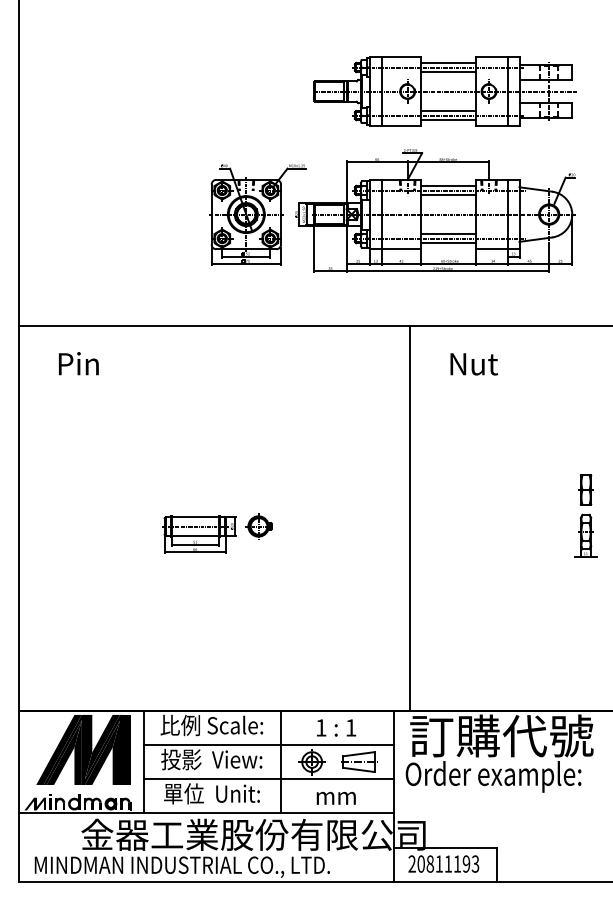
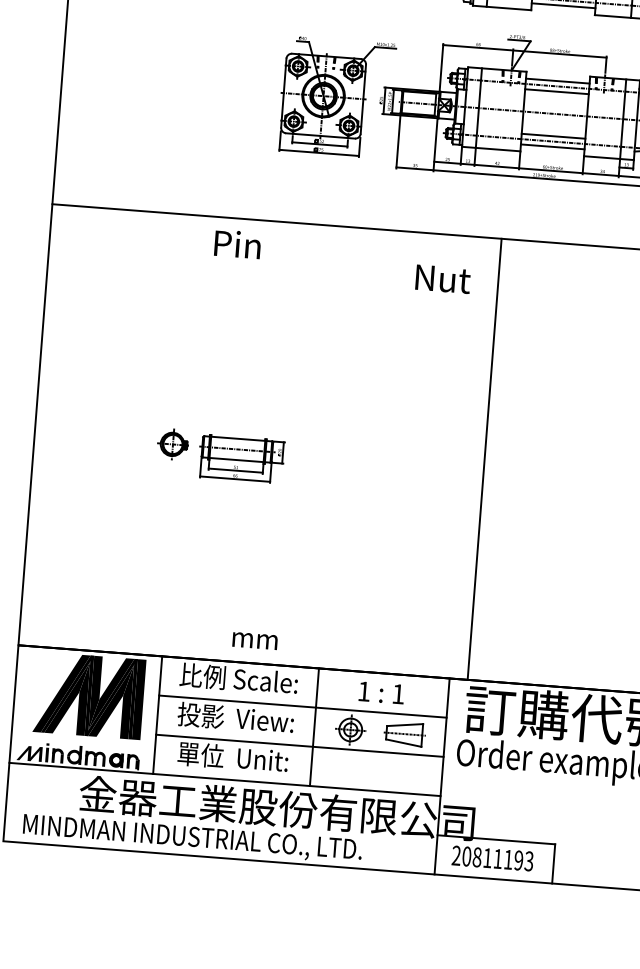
text: (78, 363) -> (237, 244), moved
text: (473, 364) -> (442, 279), moved
part: (258, 526) -> (172, 444), moved
text: (335, 797) -> (254, 639), moved

